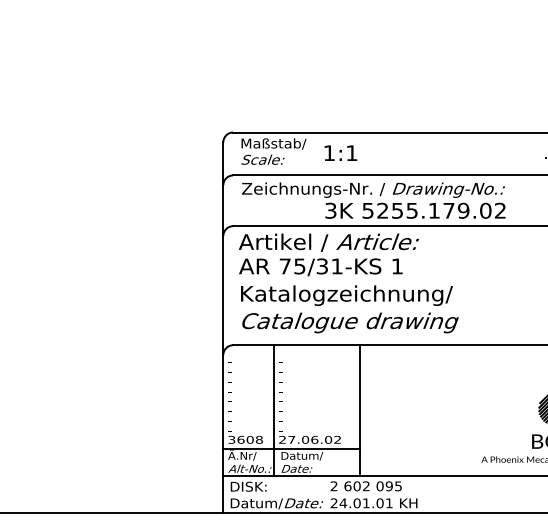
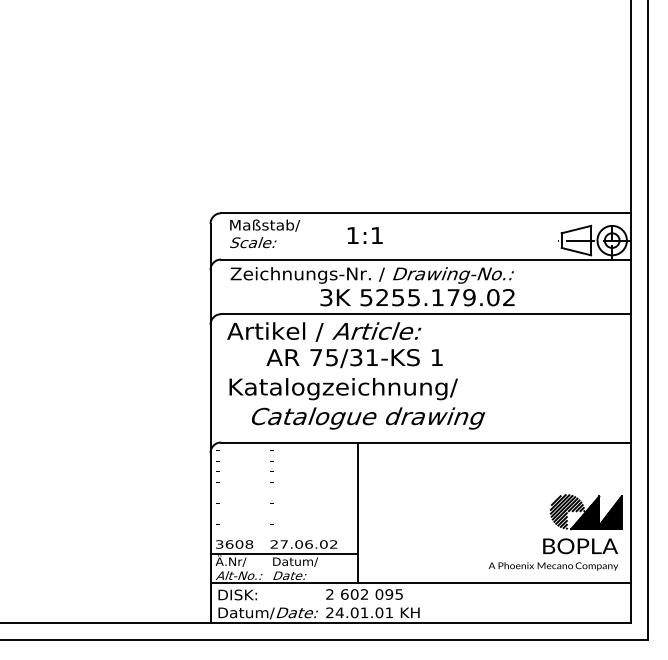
text: (340, 153) -> (364, 235), moved
text: (320, 267) -> (354, 358), moved
text: (350, 322) -> (368, 418), moved
line: (274, 410) -> (265, 512), removed

